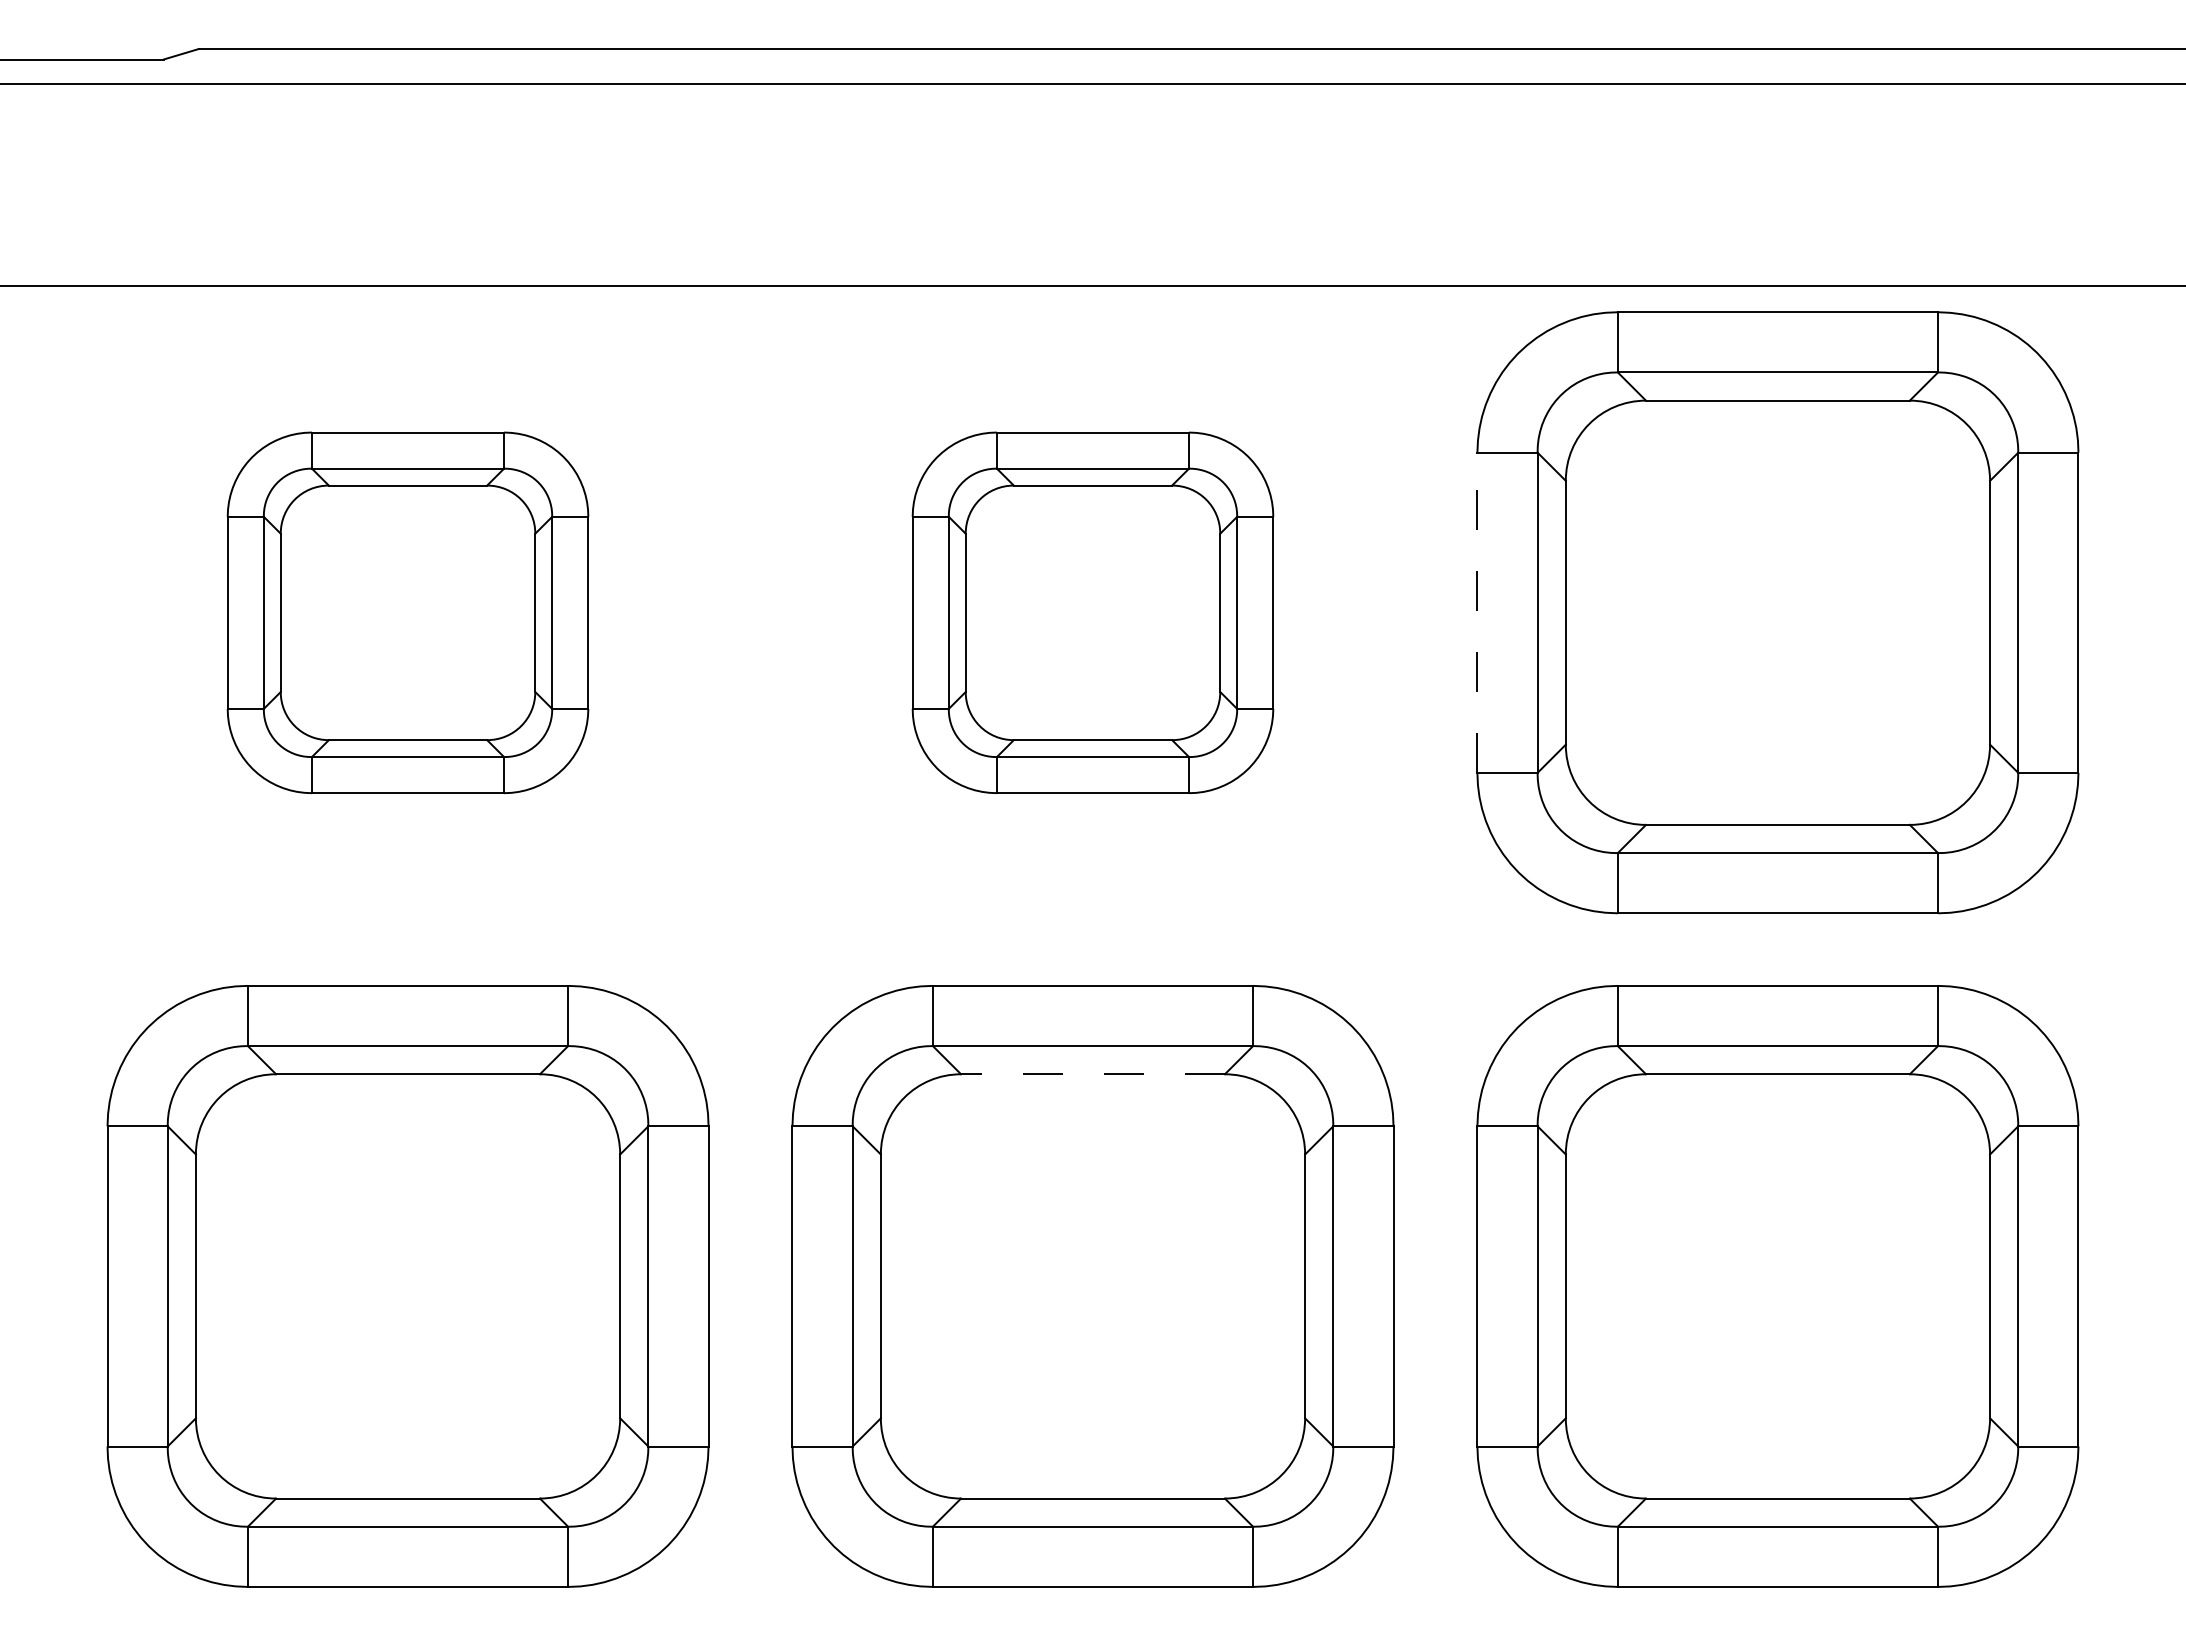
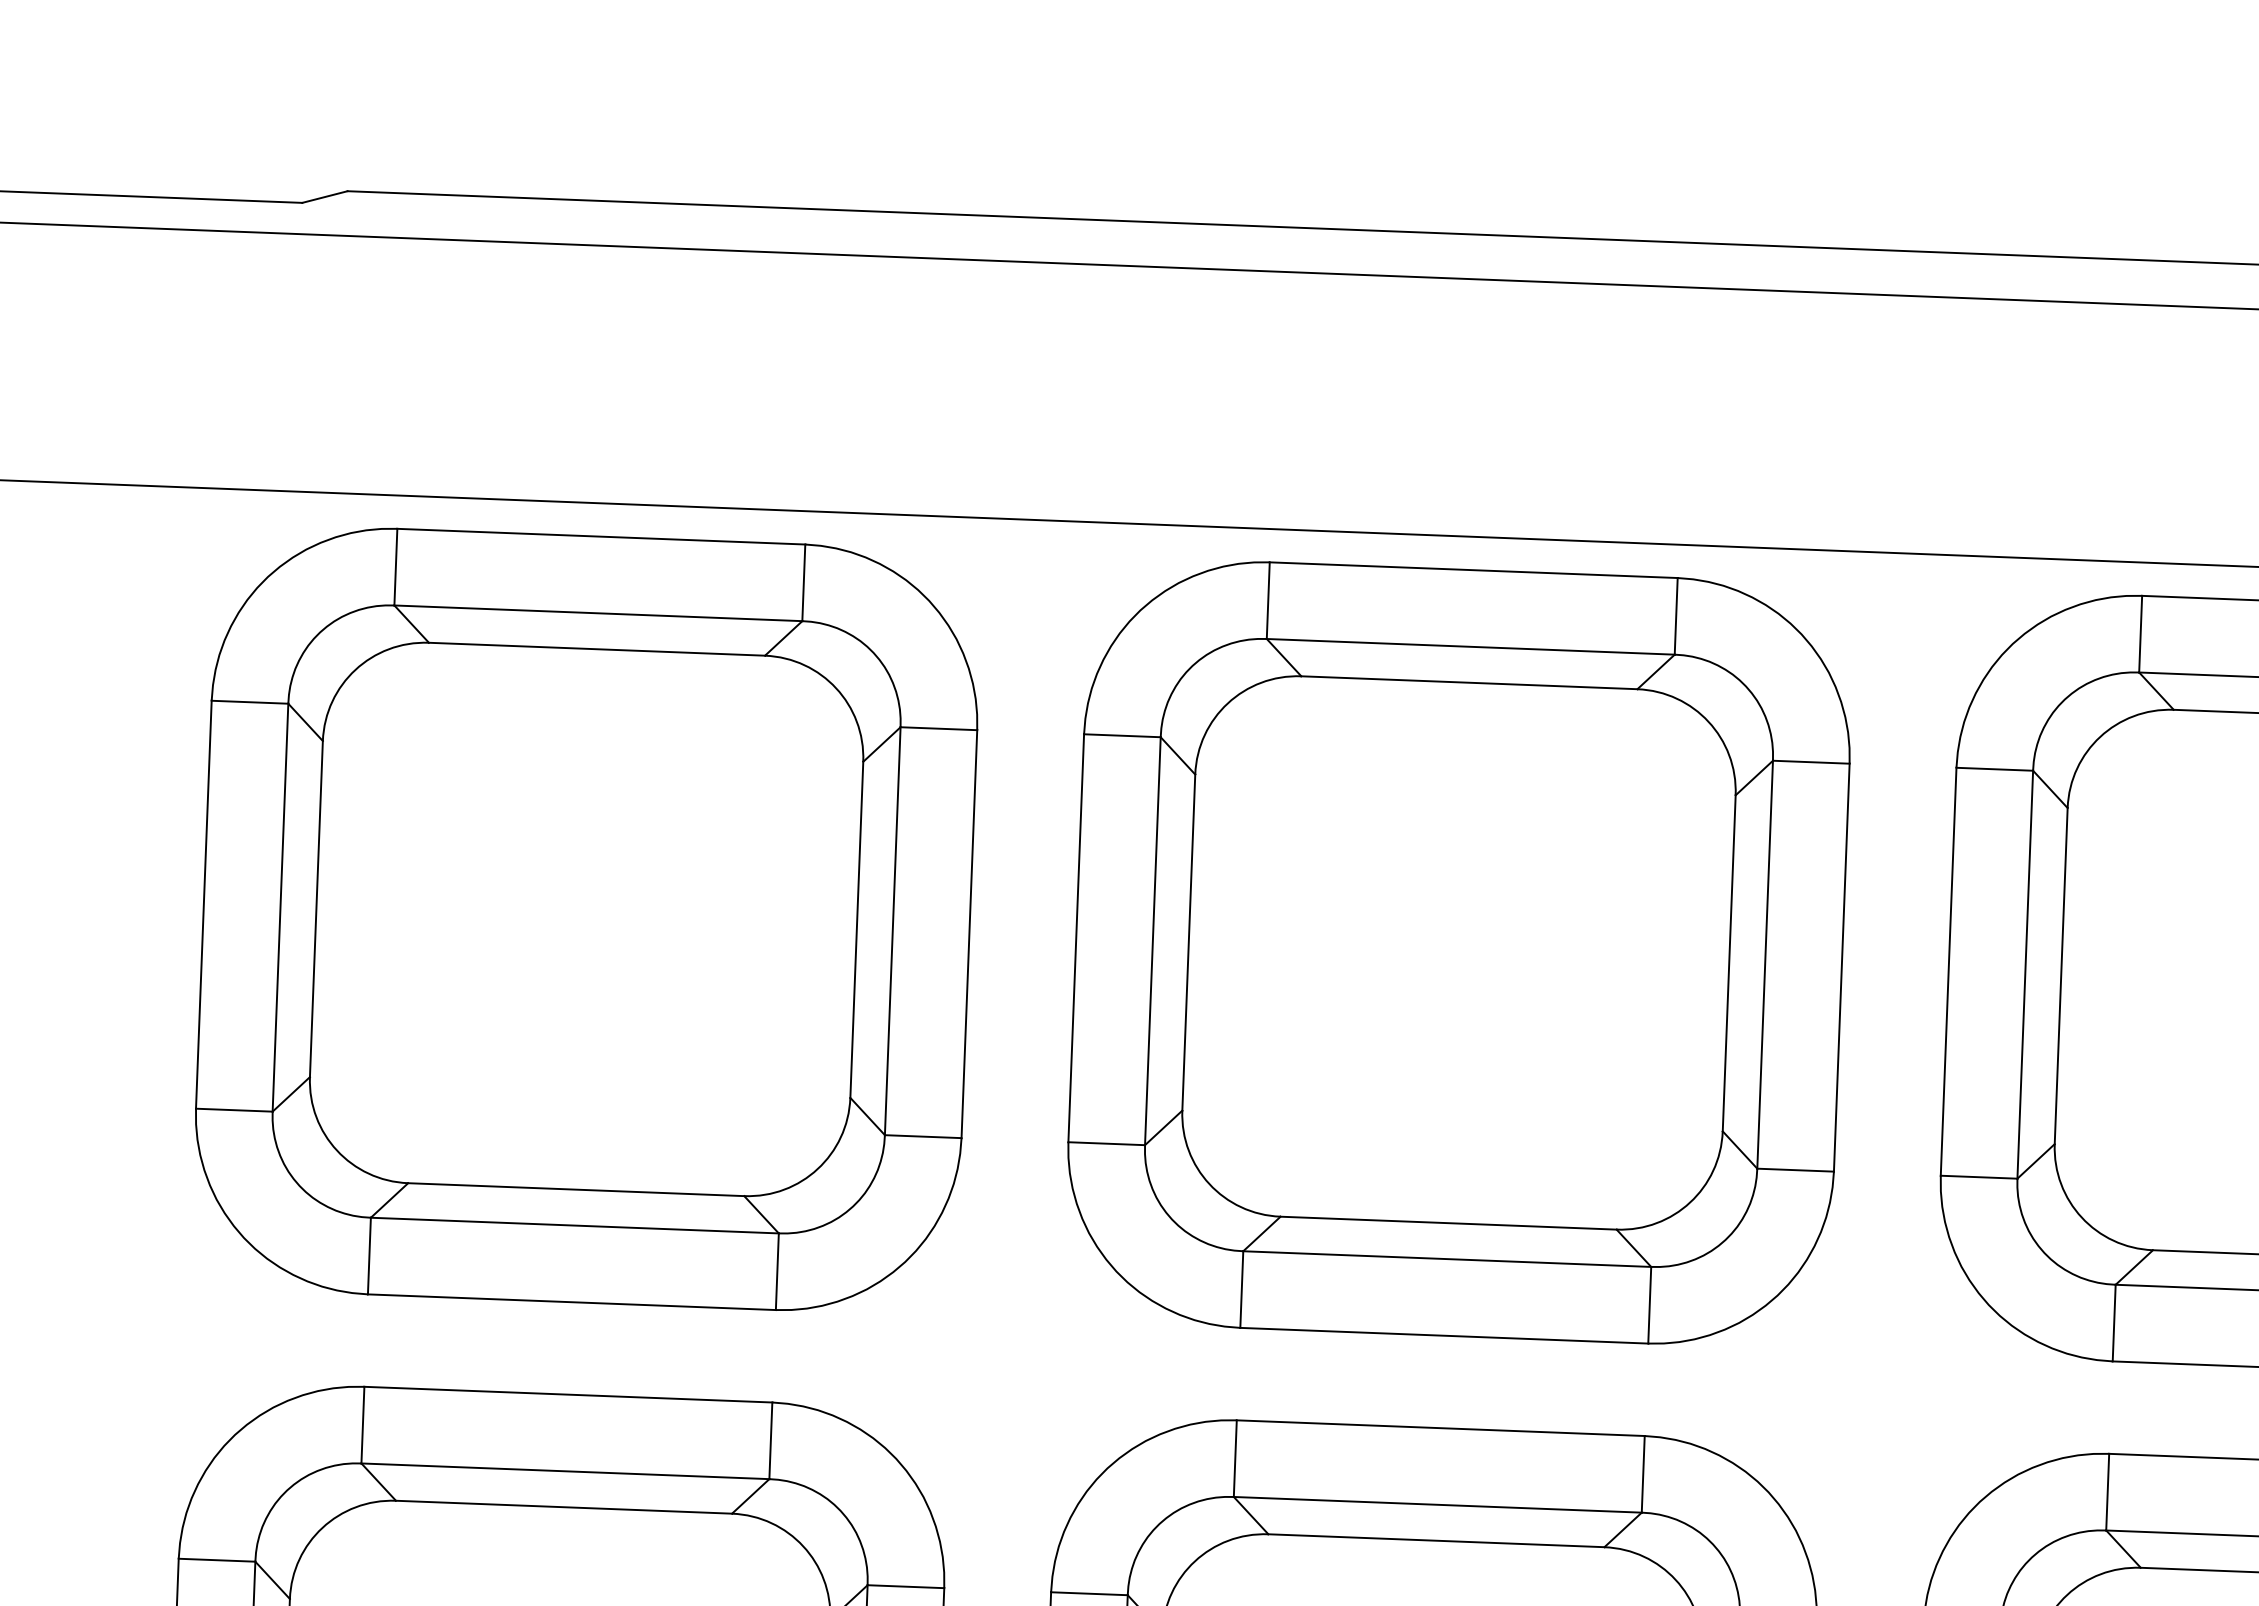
part: (407, 612) -> (585, 919), size x1.67
part: (1092, 612) -> (1458, 952), size x1.67
line: (1477, 612) -> (1948, 971), dashed -> solid
line: (1092, 1074) -> (1435, 1541), dashed -> solid

